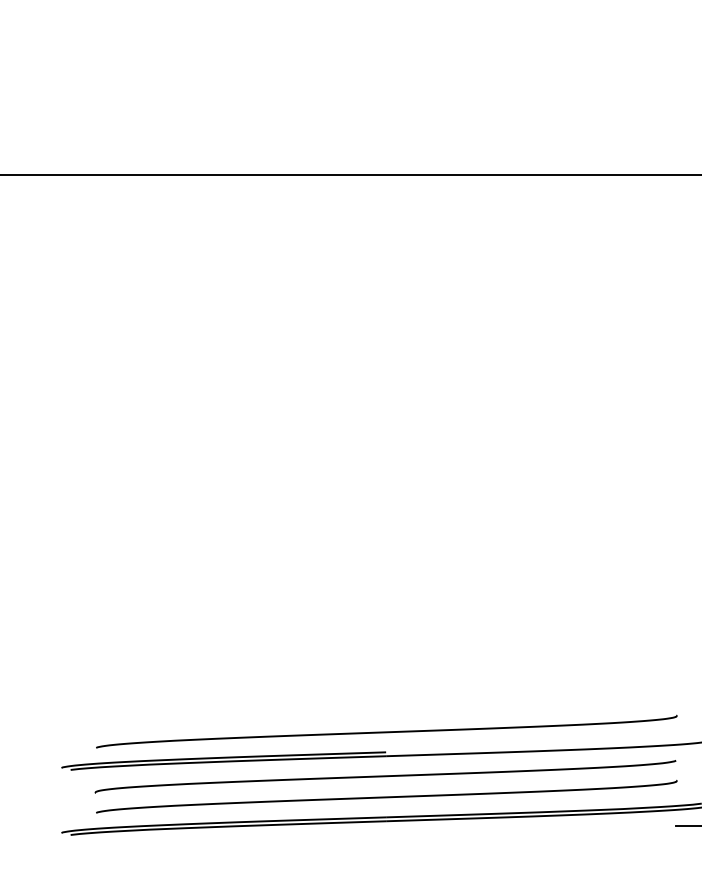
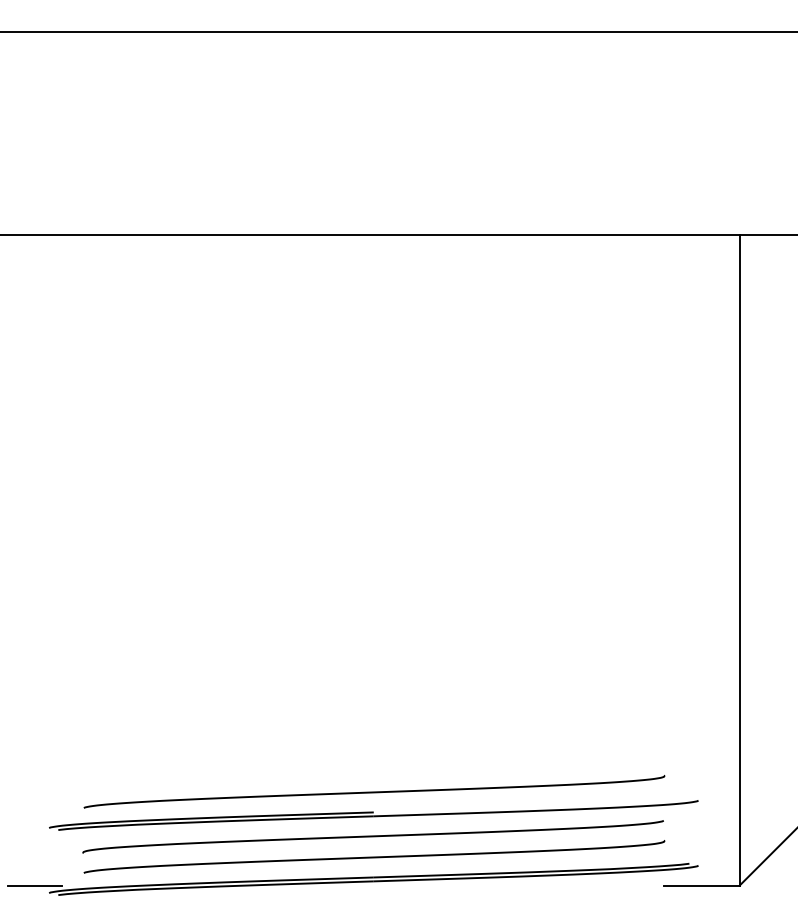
line: (46, 825) -> (34, 885), added

